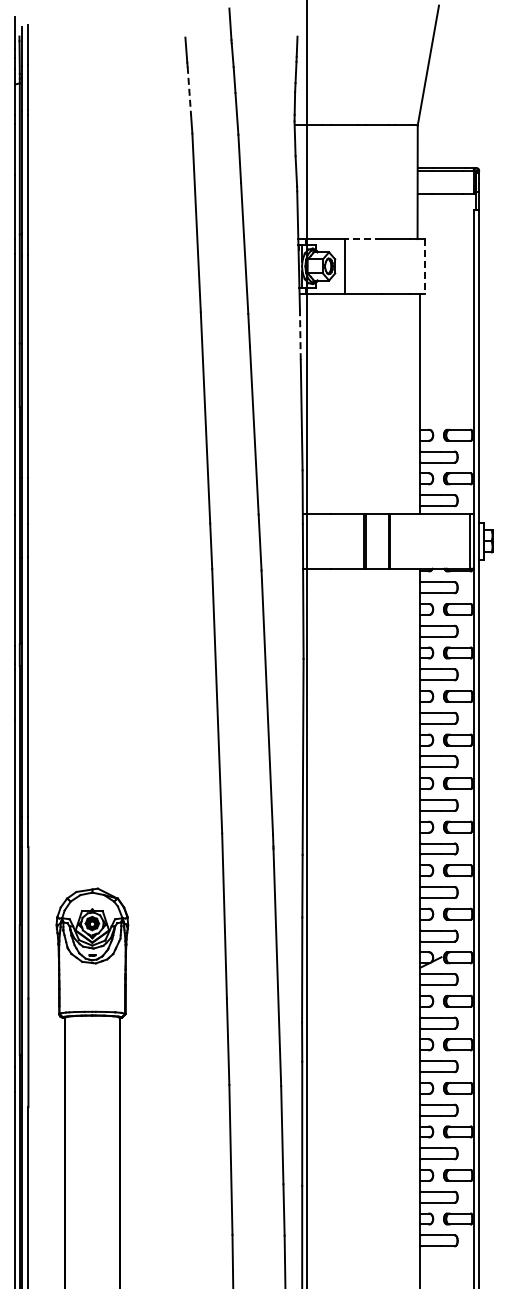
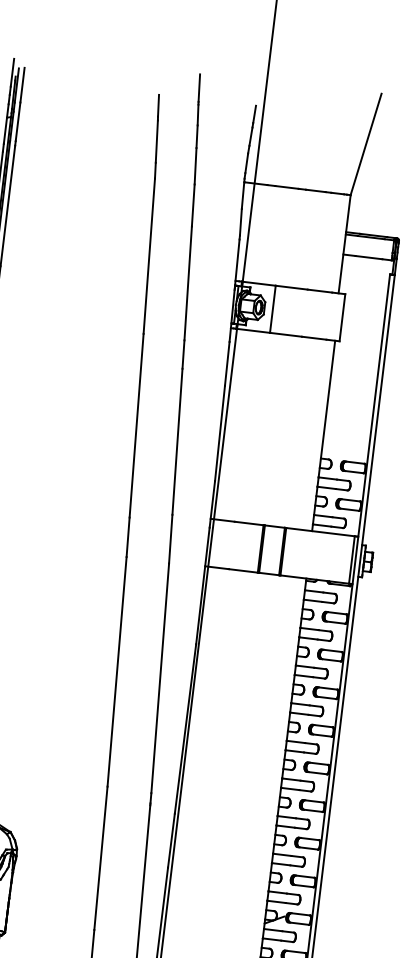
line: (189, 91) -> (156, 141), dashed -> solid
line: (362, 239) -> (290, 287), dashed -> solid
line: (425, 266) -> (342, 317), dashed -> solid
line: (300, 334) -> (227, 363), dashed -> solid

